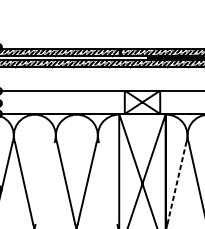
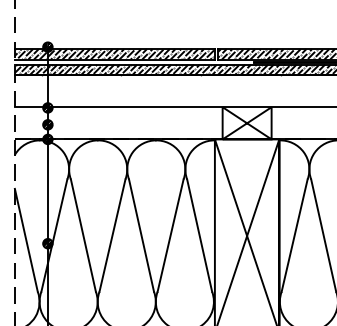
line: (45, 183) -> (112, 235), added
line: (108, 183) -> (199, 235), added
line: (176, 183) -> (294, 235), dashed -> solid

